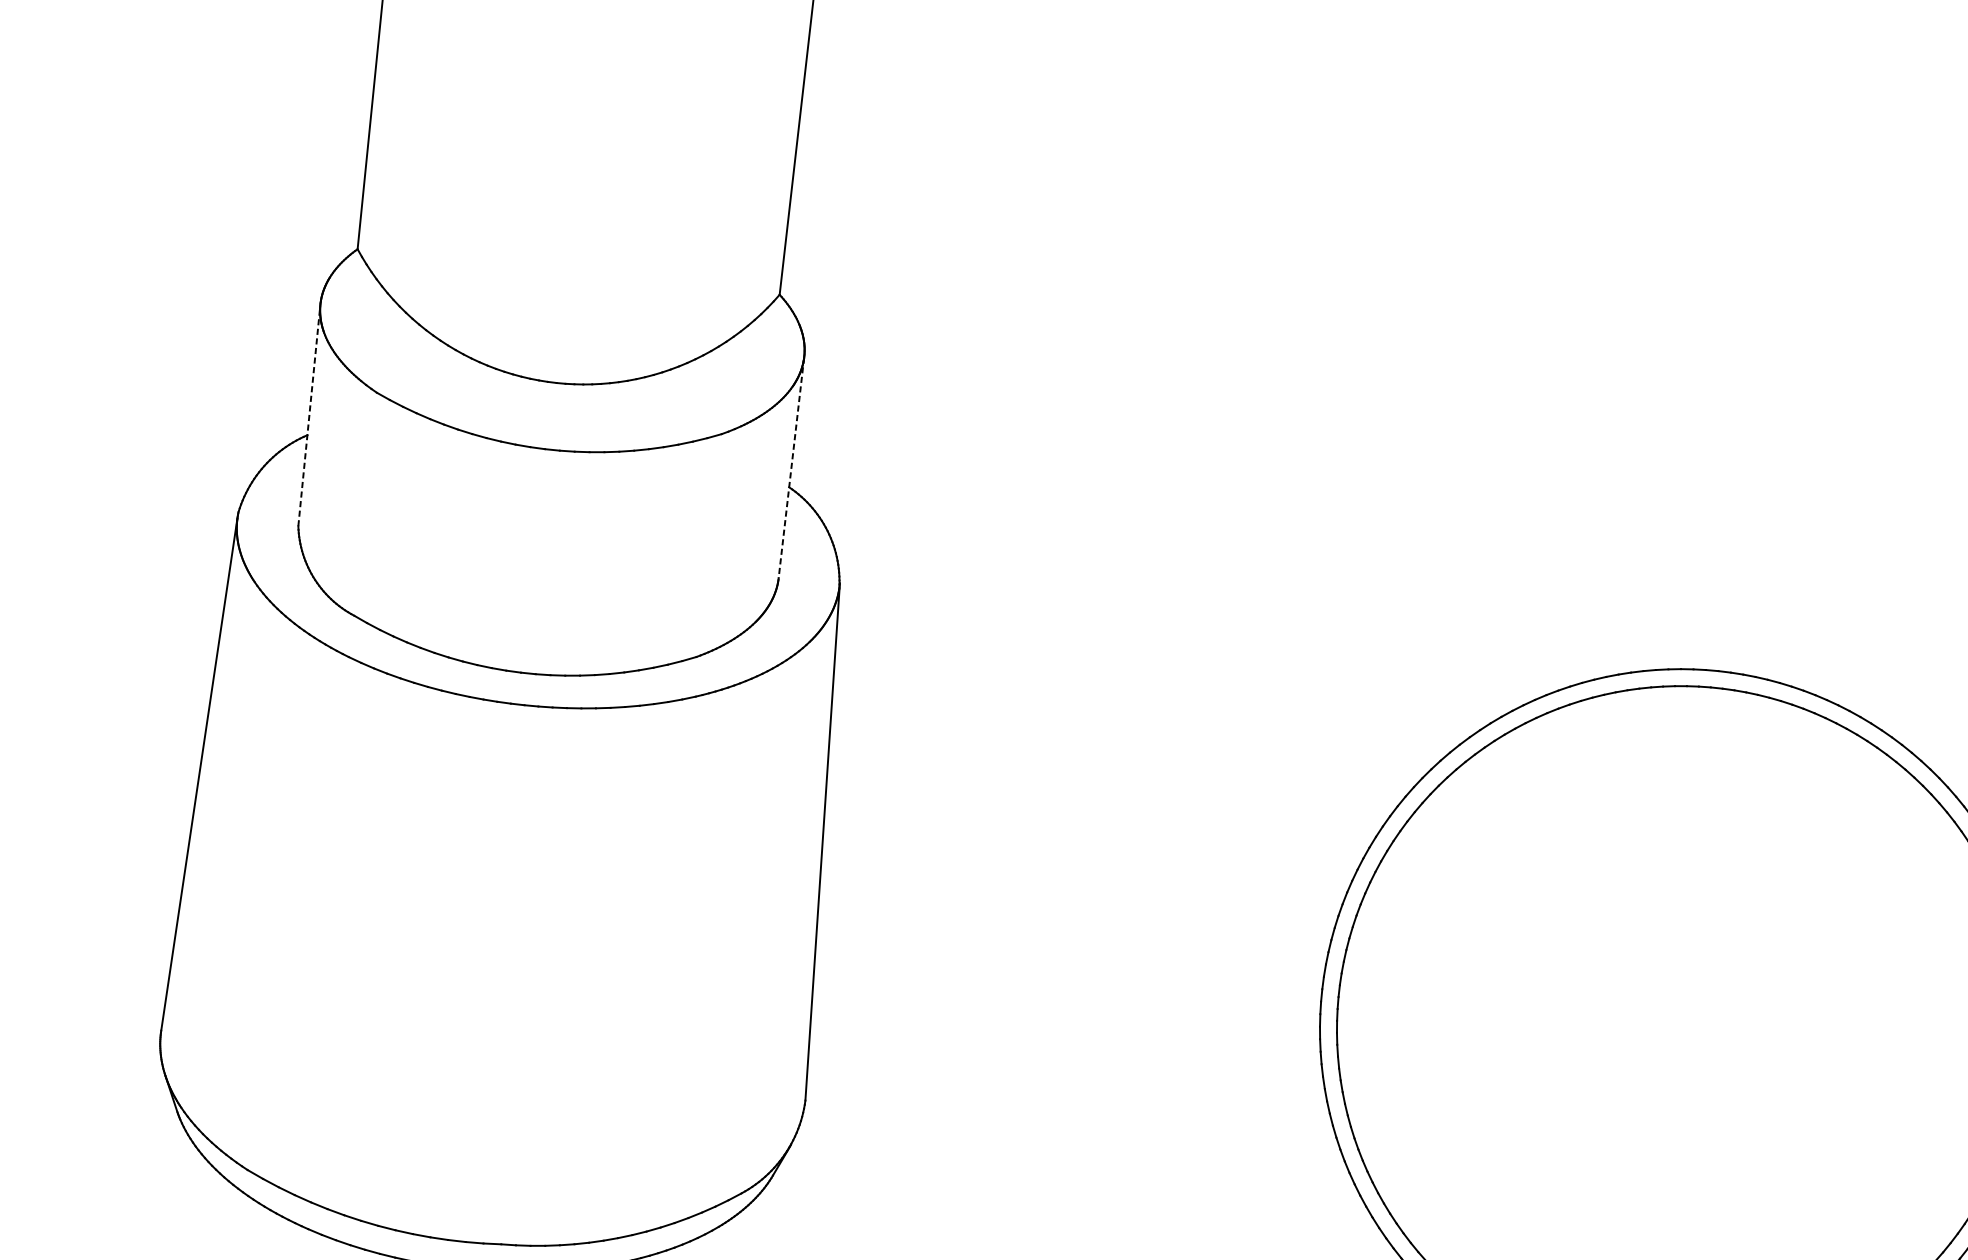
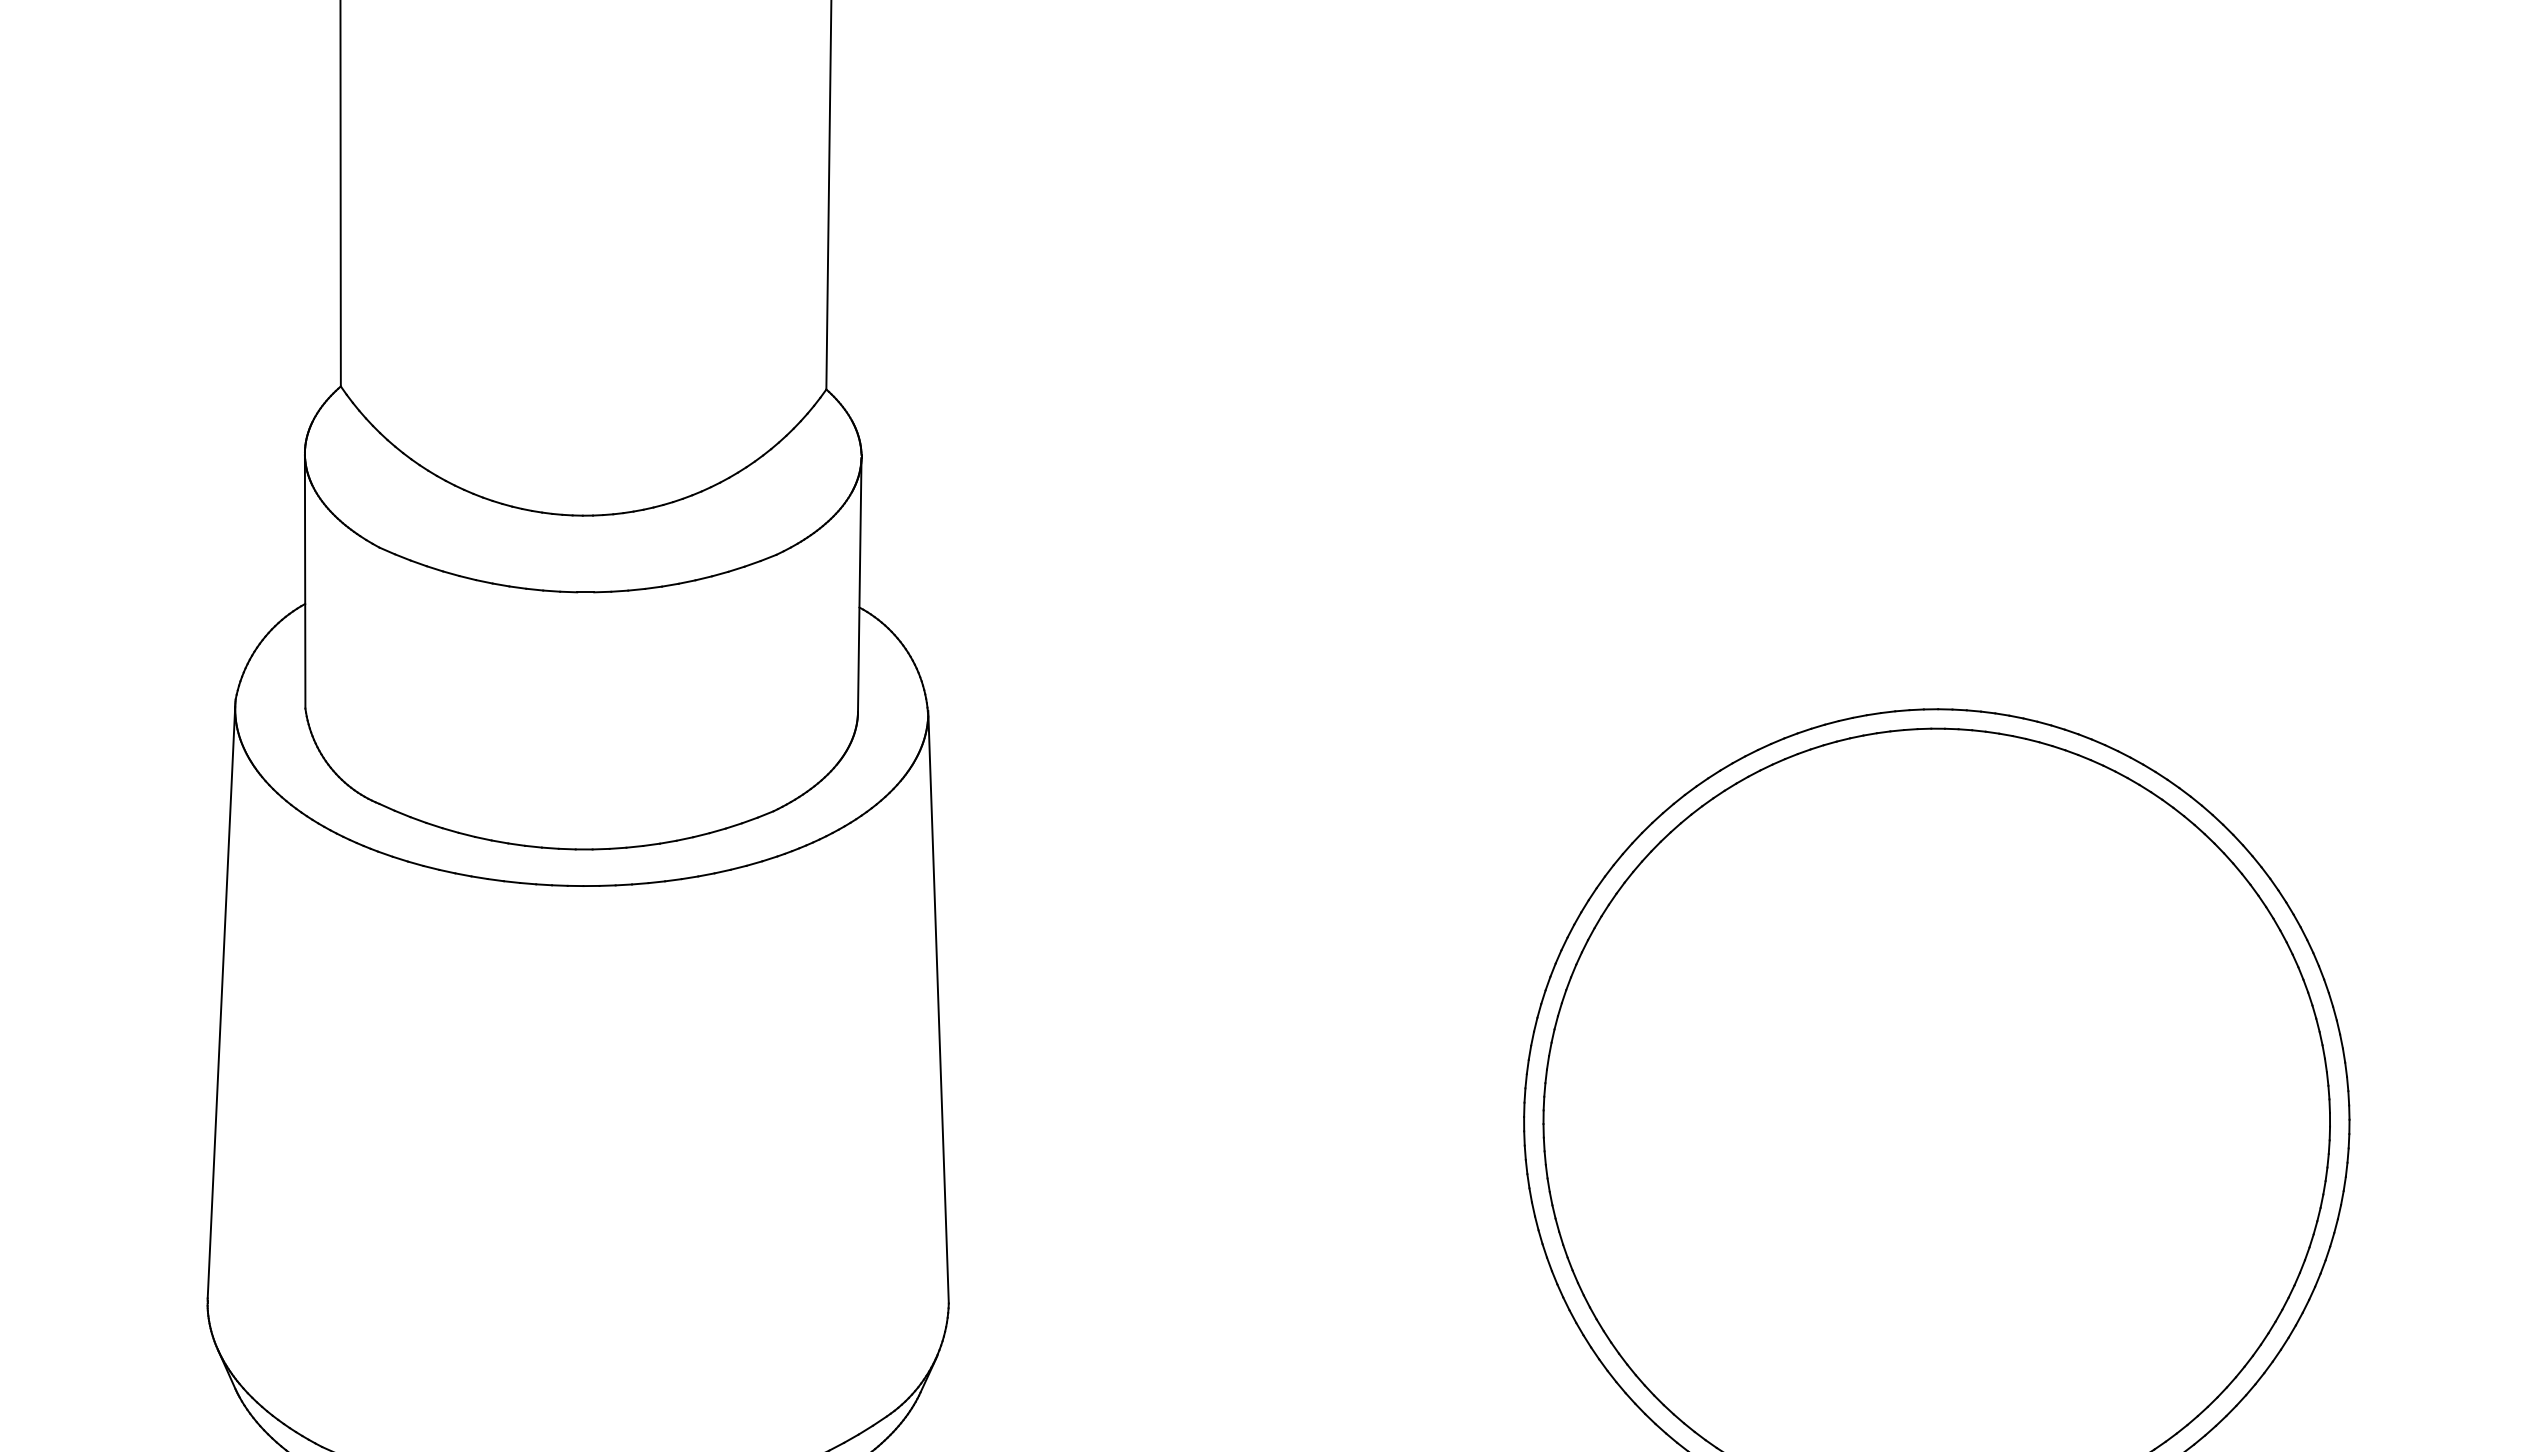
line: (309, 415) -> (305, 581), dashed -> solid
line: (791, 468) -> (859, 585), dashed -> solid

